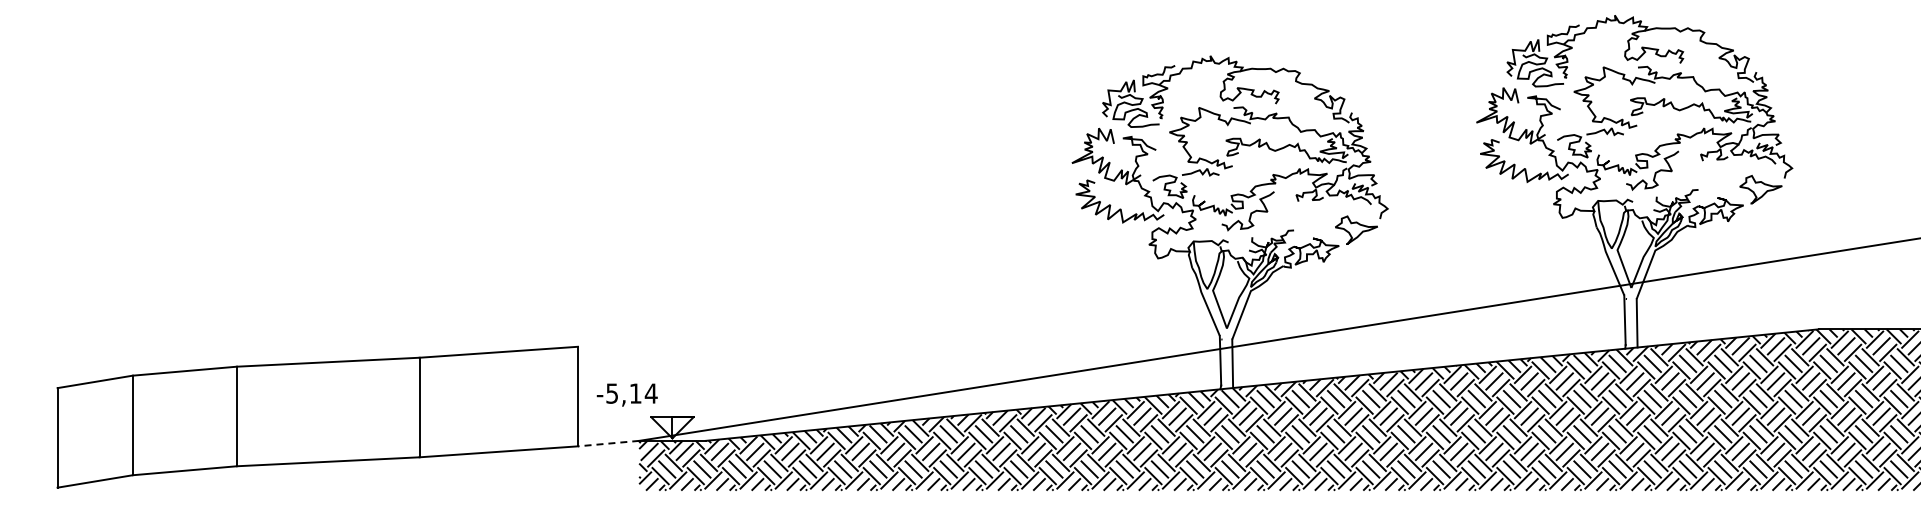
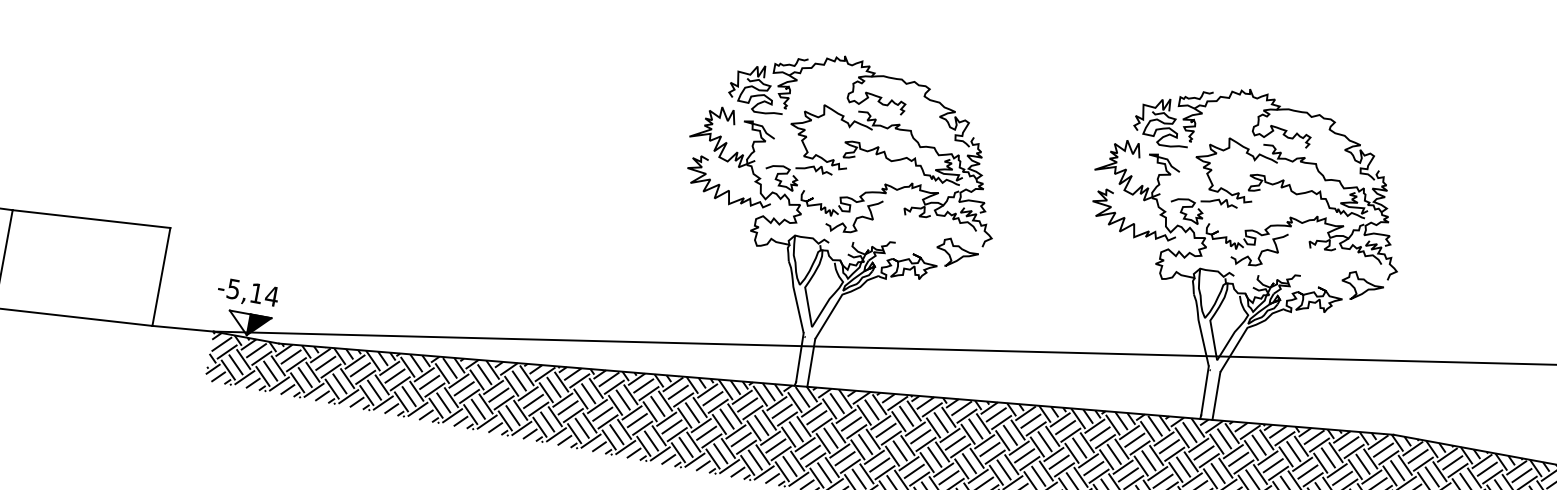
text: (626, 394) -> (247, 292), moved
fill: (682, 427) -> (258, 326), added
line: (608, 443) -> (182, 328), dashed -> solid

